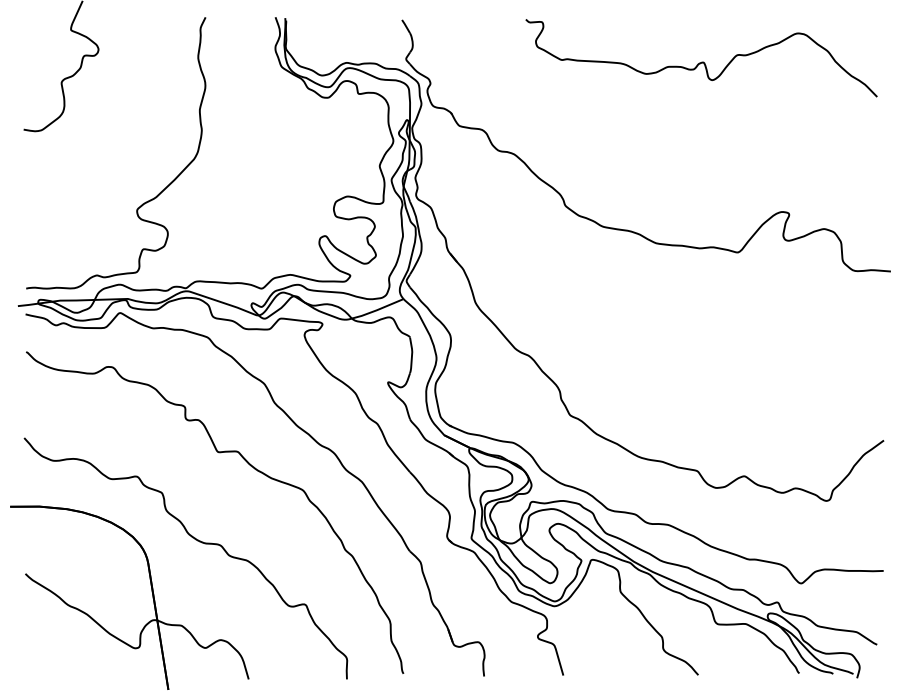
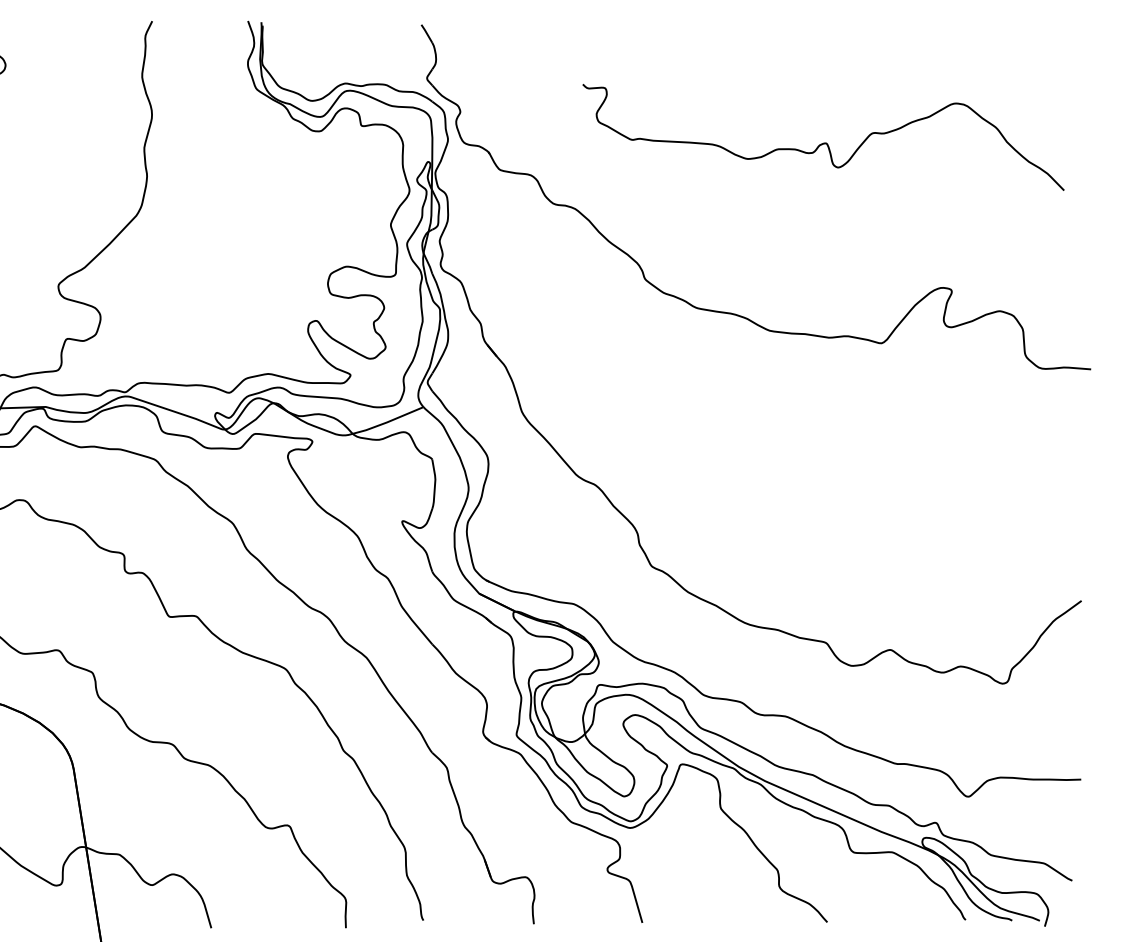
curve: (701, 61) -> (823, 141), moved

